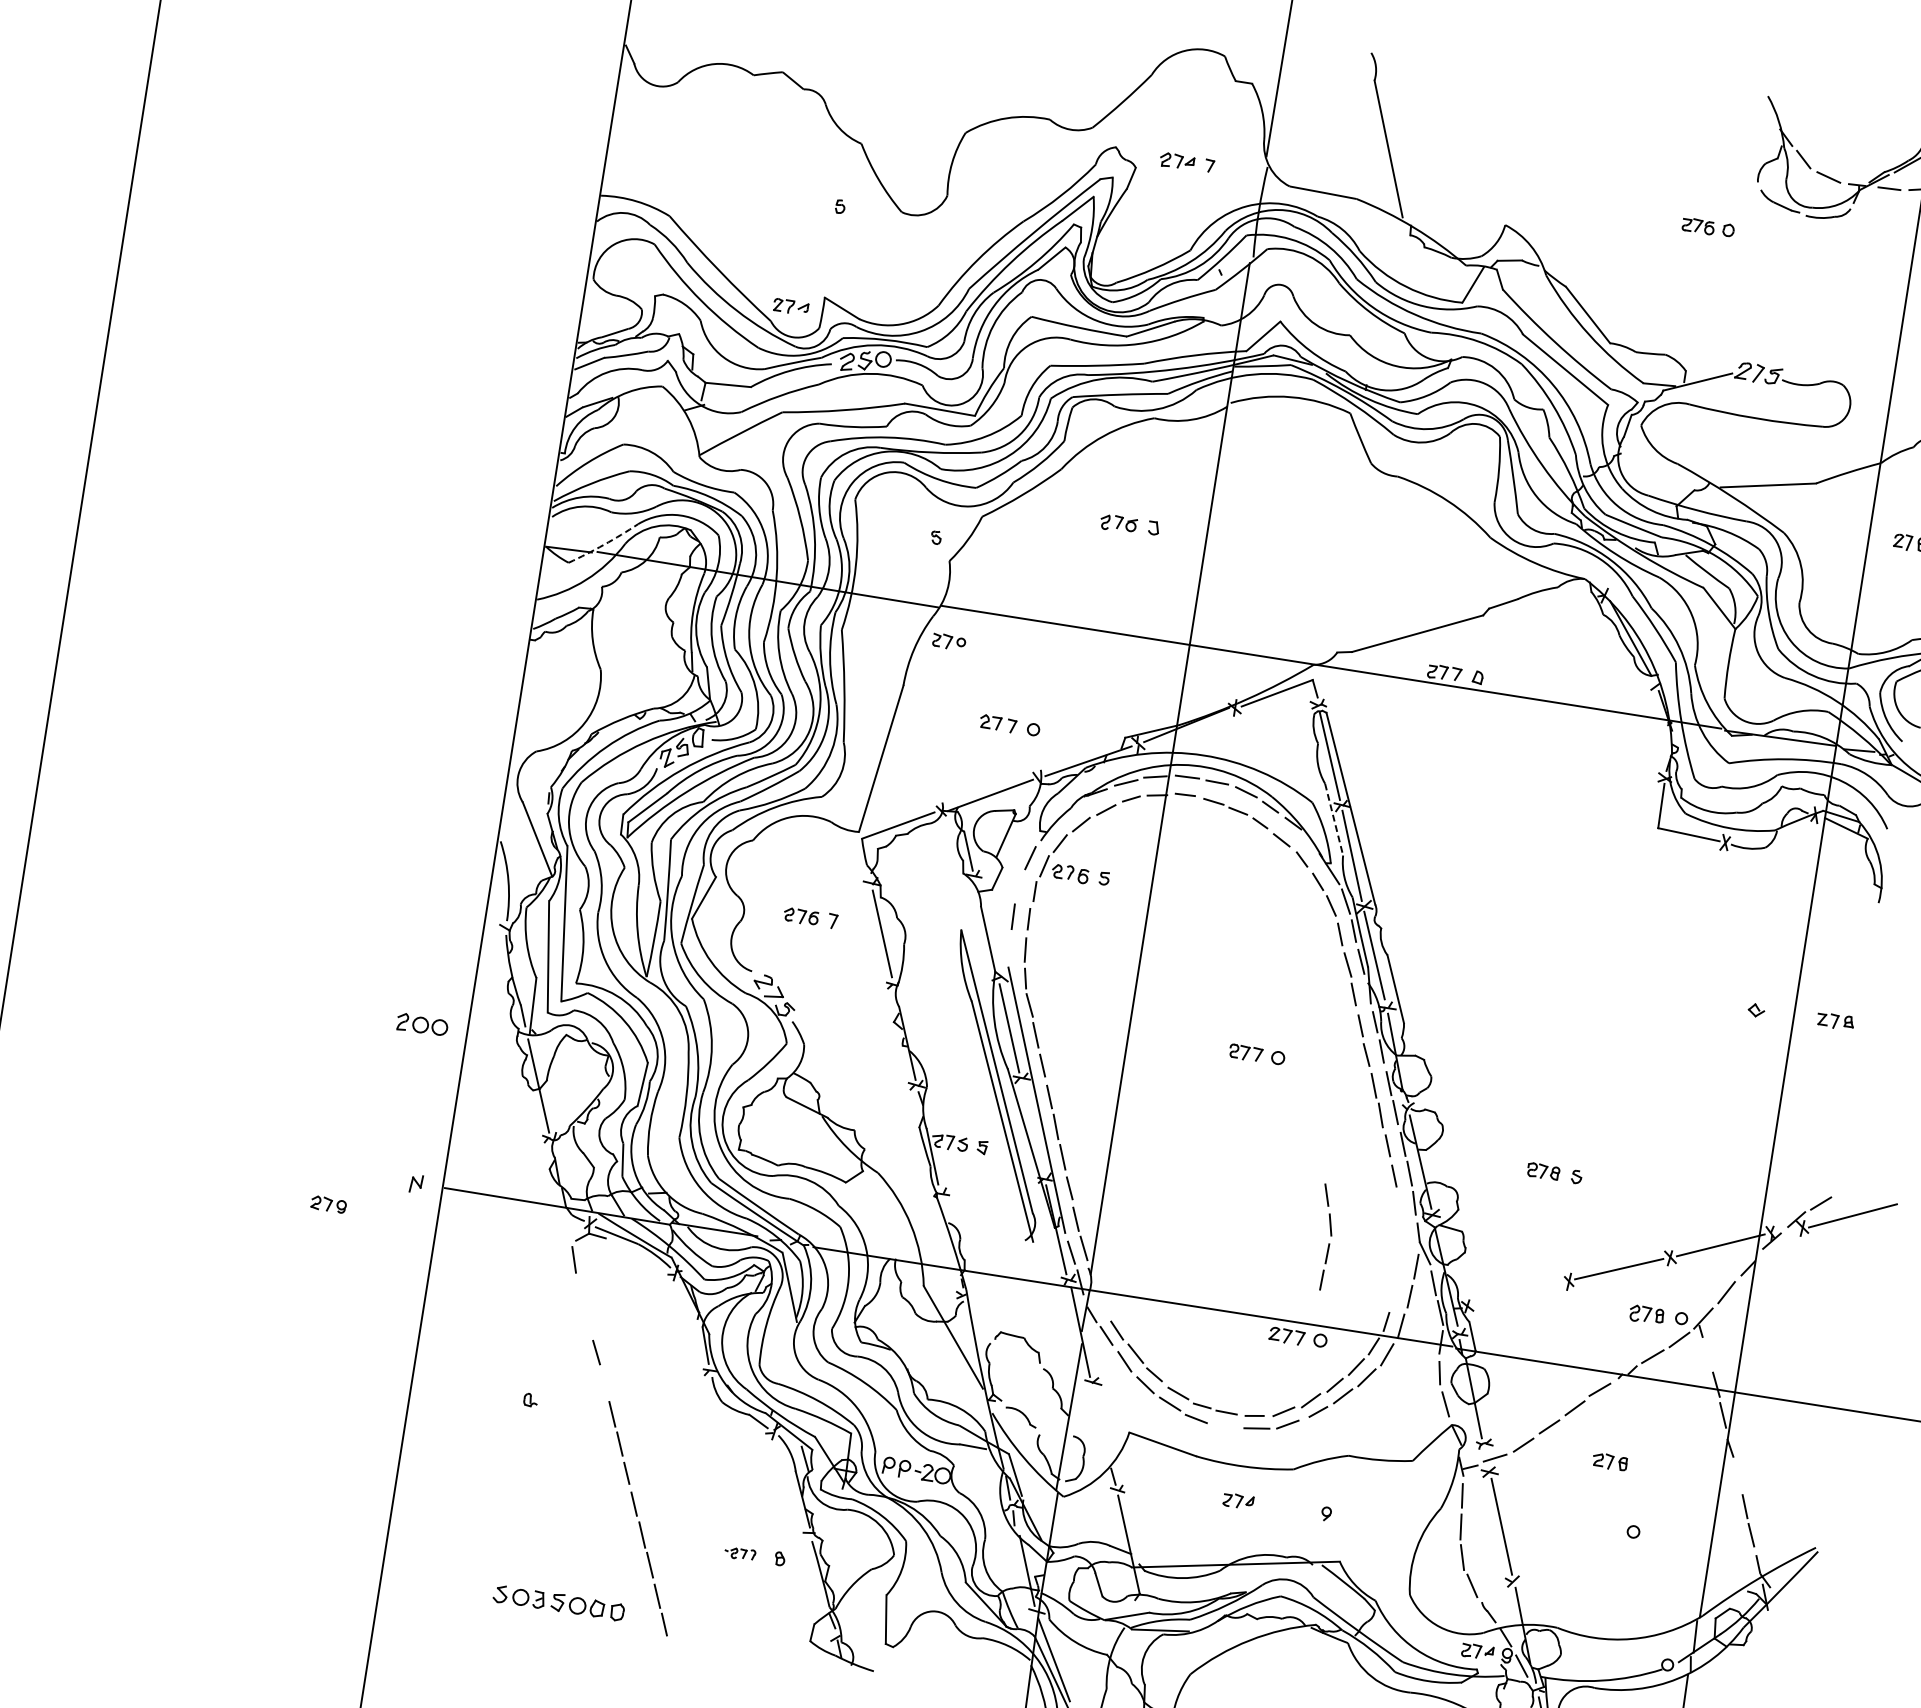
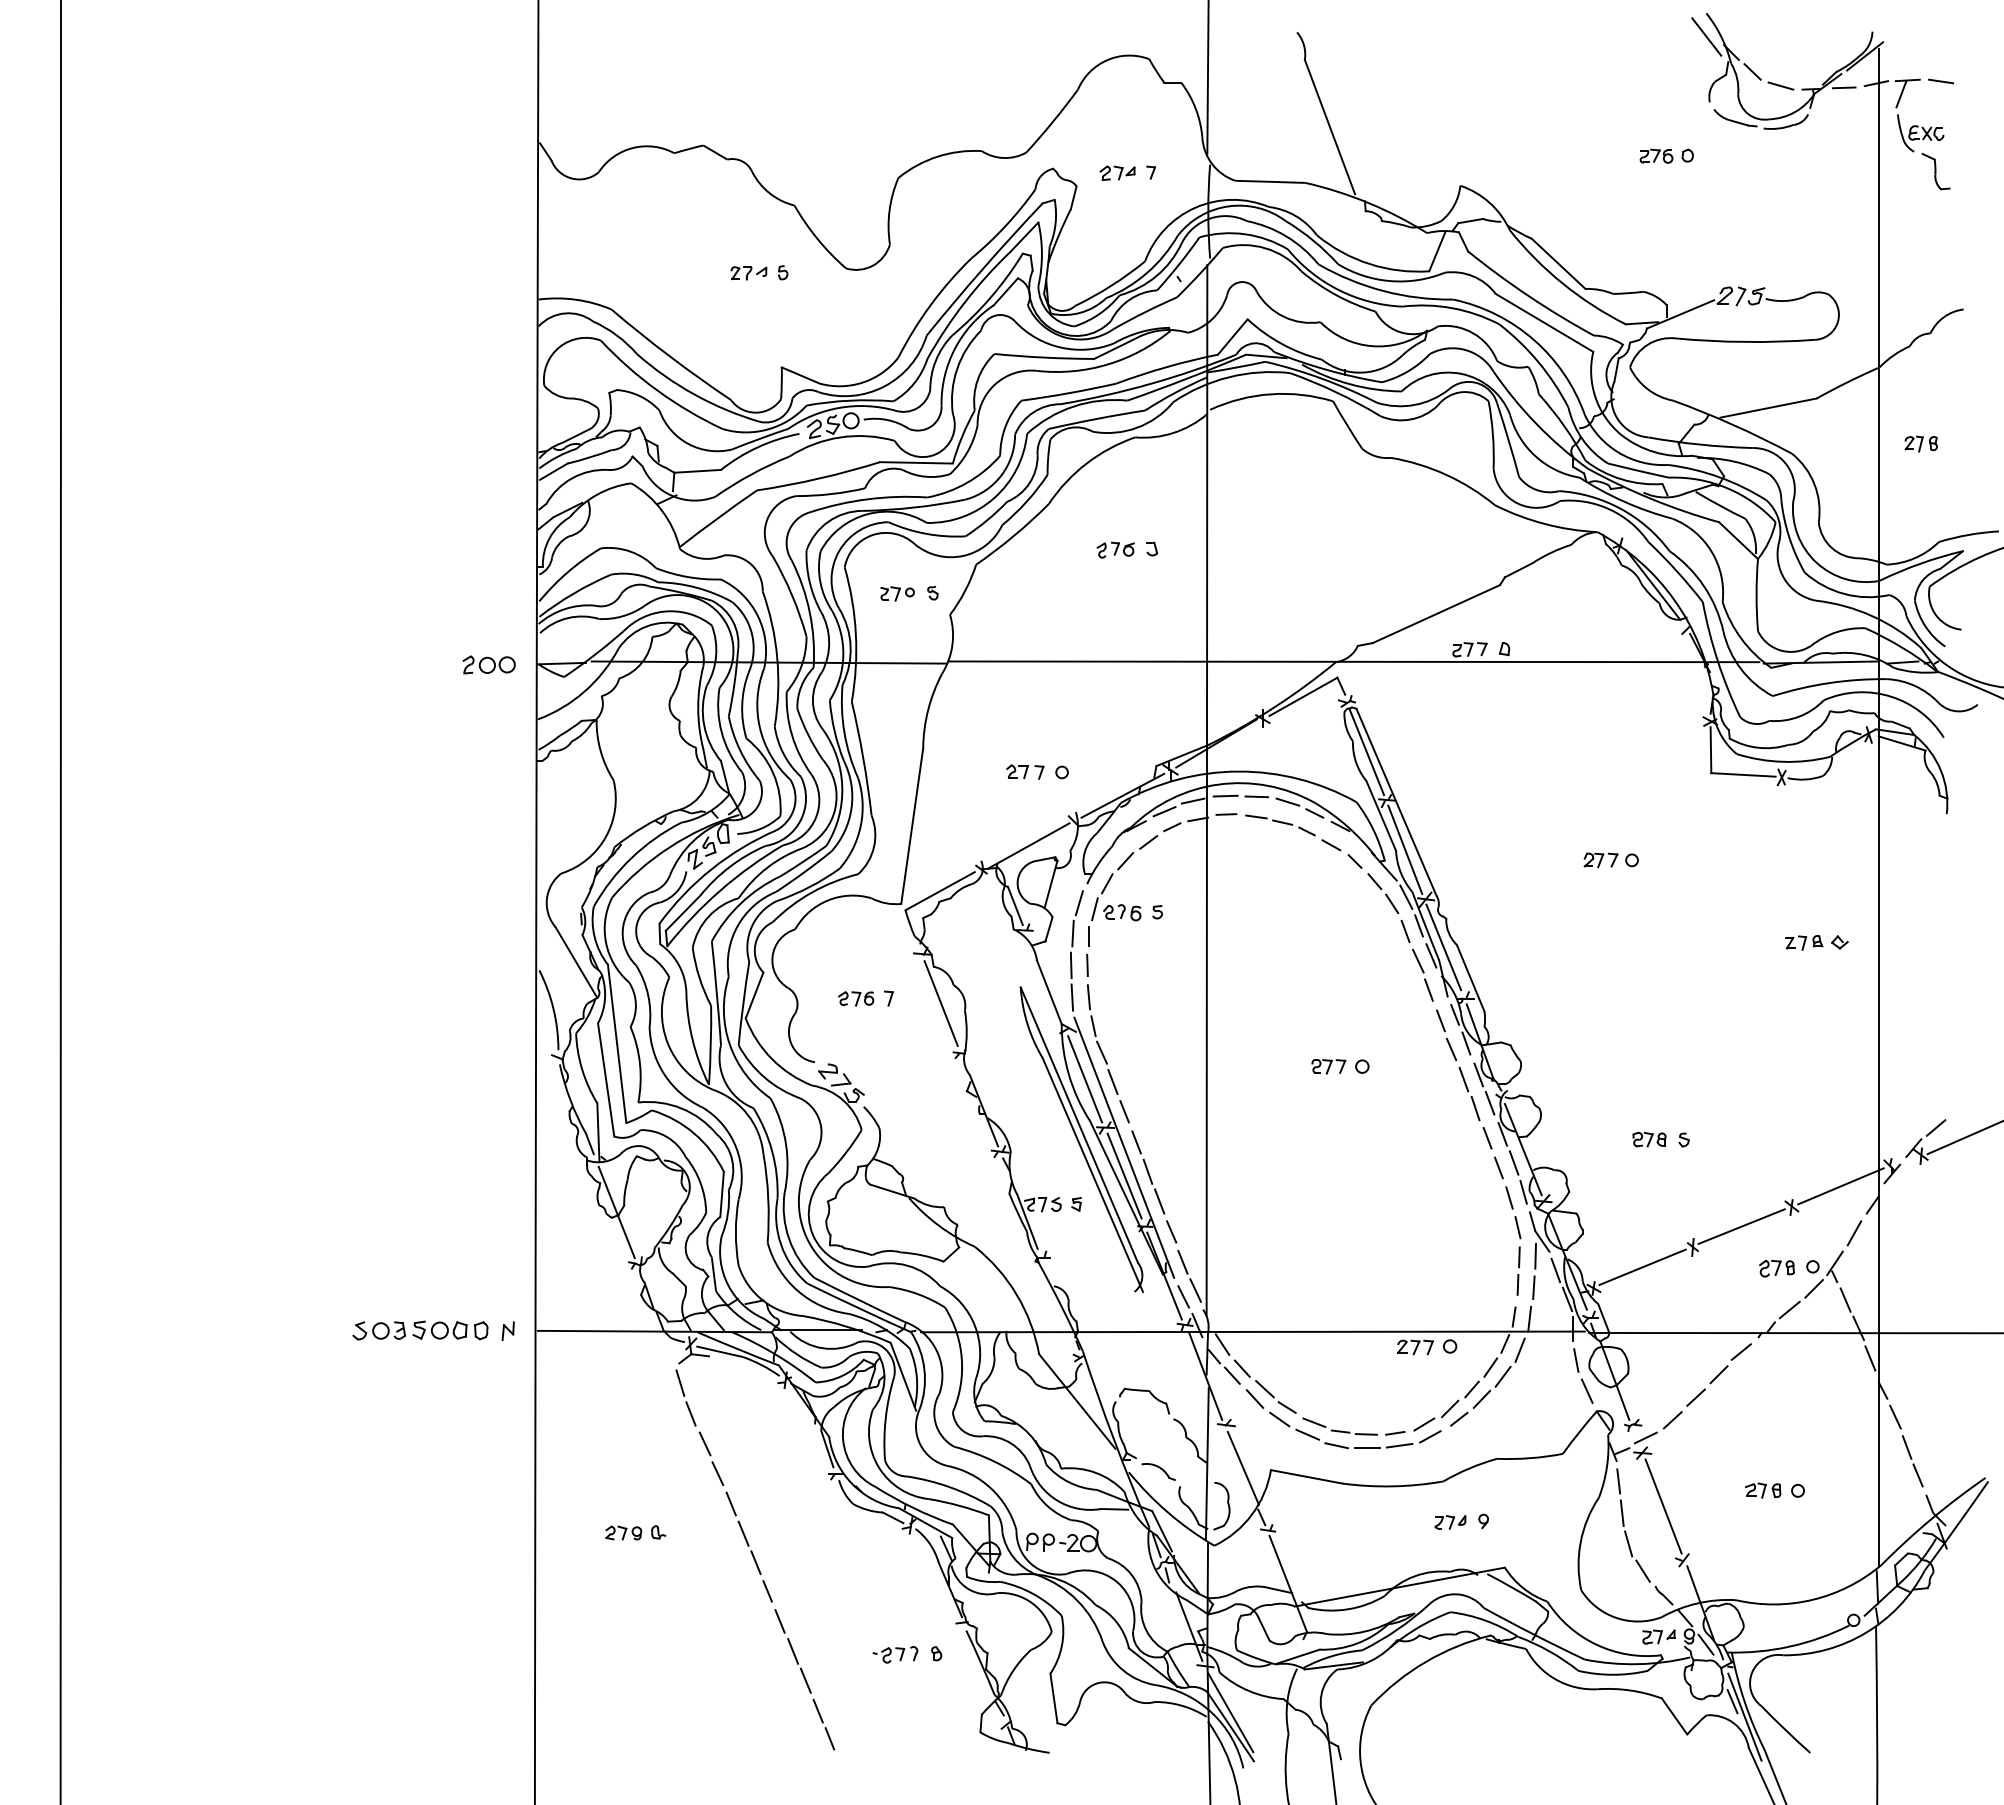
line: (1764, 118) -> (1706, 36), added
part: (790, 307) -> (748, 273), moved
arc: (604, 545) -> (597, 653), dashed -> solid
part: (949, 641) -> (897, 593), moved
line: (1334, 820) -> (1381, 816), dashed -> solid
line: (1019, 886) -> (1072, 933), added
part: (1548, 897) -> (1610, 860), added
line: (1009, 947) -> (1072, 997), added
part: (1836, 1021) -> (1804, 942), moved
part: (421, 1024) -> (488, 664), moved
line: (1032, 1126) -> (1124, 1175), added
part: (328, 1204) -> (623, 1532), moved
part: (1330, 1235) -> (1519, 1238), moved
line: (579, 1290) -> (690, 1413), added
line: (1517, 1292) -> (1642, 1266), added
line: (1101, 1304) -> (1222, 1344), added
line: (588, 1321) -> (704, 1443), added
line: (1708, 1354) -> (1845, 1299), added
line: (604, 1383) -> (730, 1503), added
line: (1102, 1425) -> (1242, 1467), added
line: (1225, 1426) -> (1367, 1448), added
part: (1610, 1461) -> (1763, 1490), moved
line: (1738, 1475) -> (1895, 1416), added
part: (1238, 1501) -> (1450, 1522), moved
part: (740, 1553) -> (895, 1654), size x1.43
part: (559, 1602) -> (420, 1330), moved

